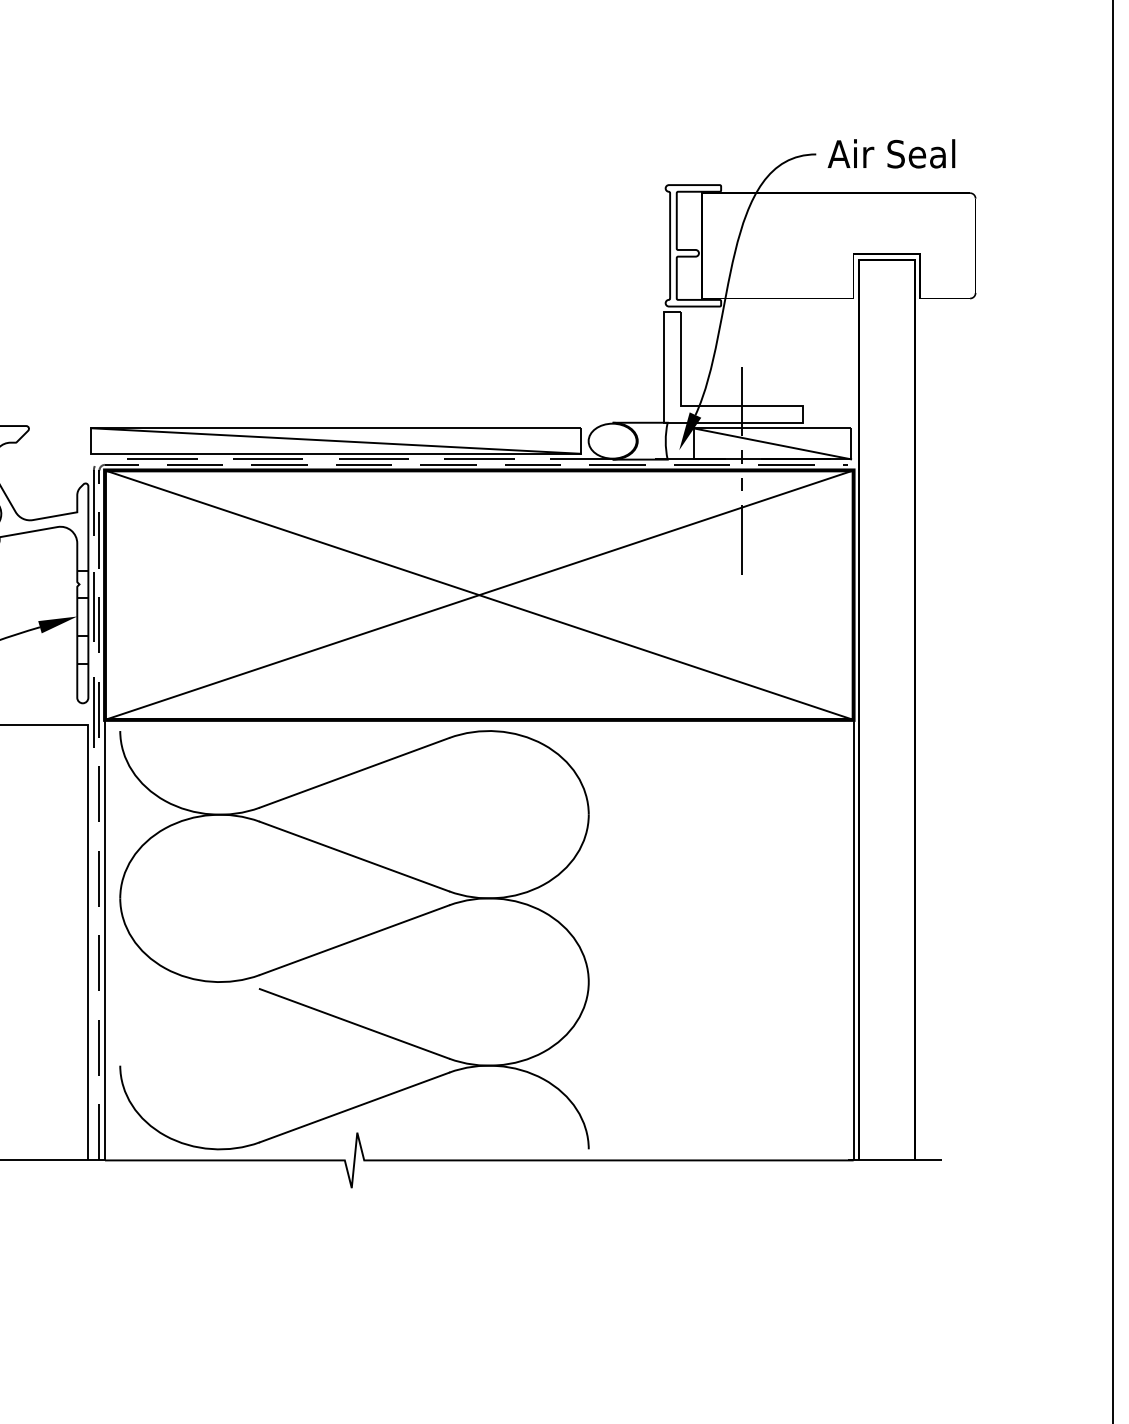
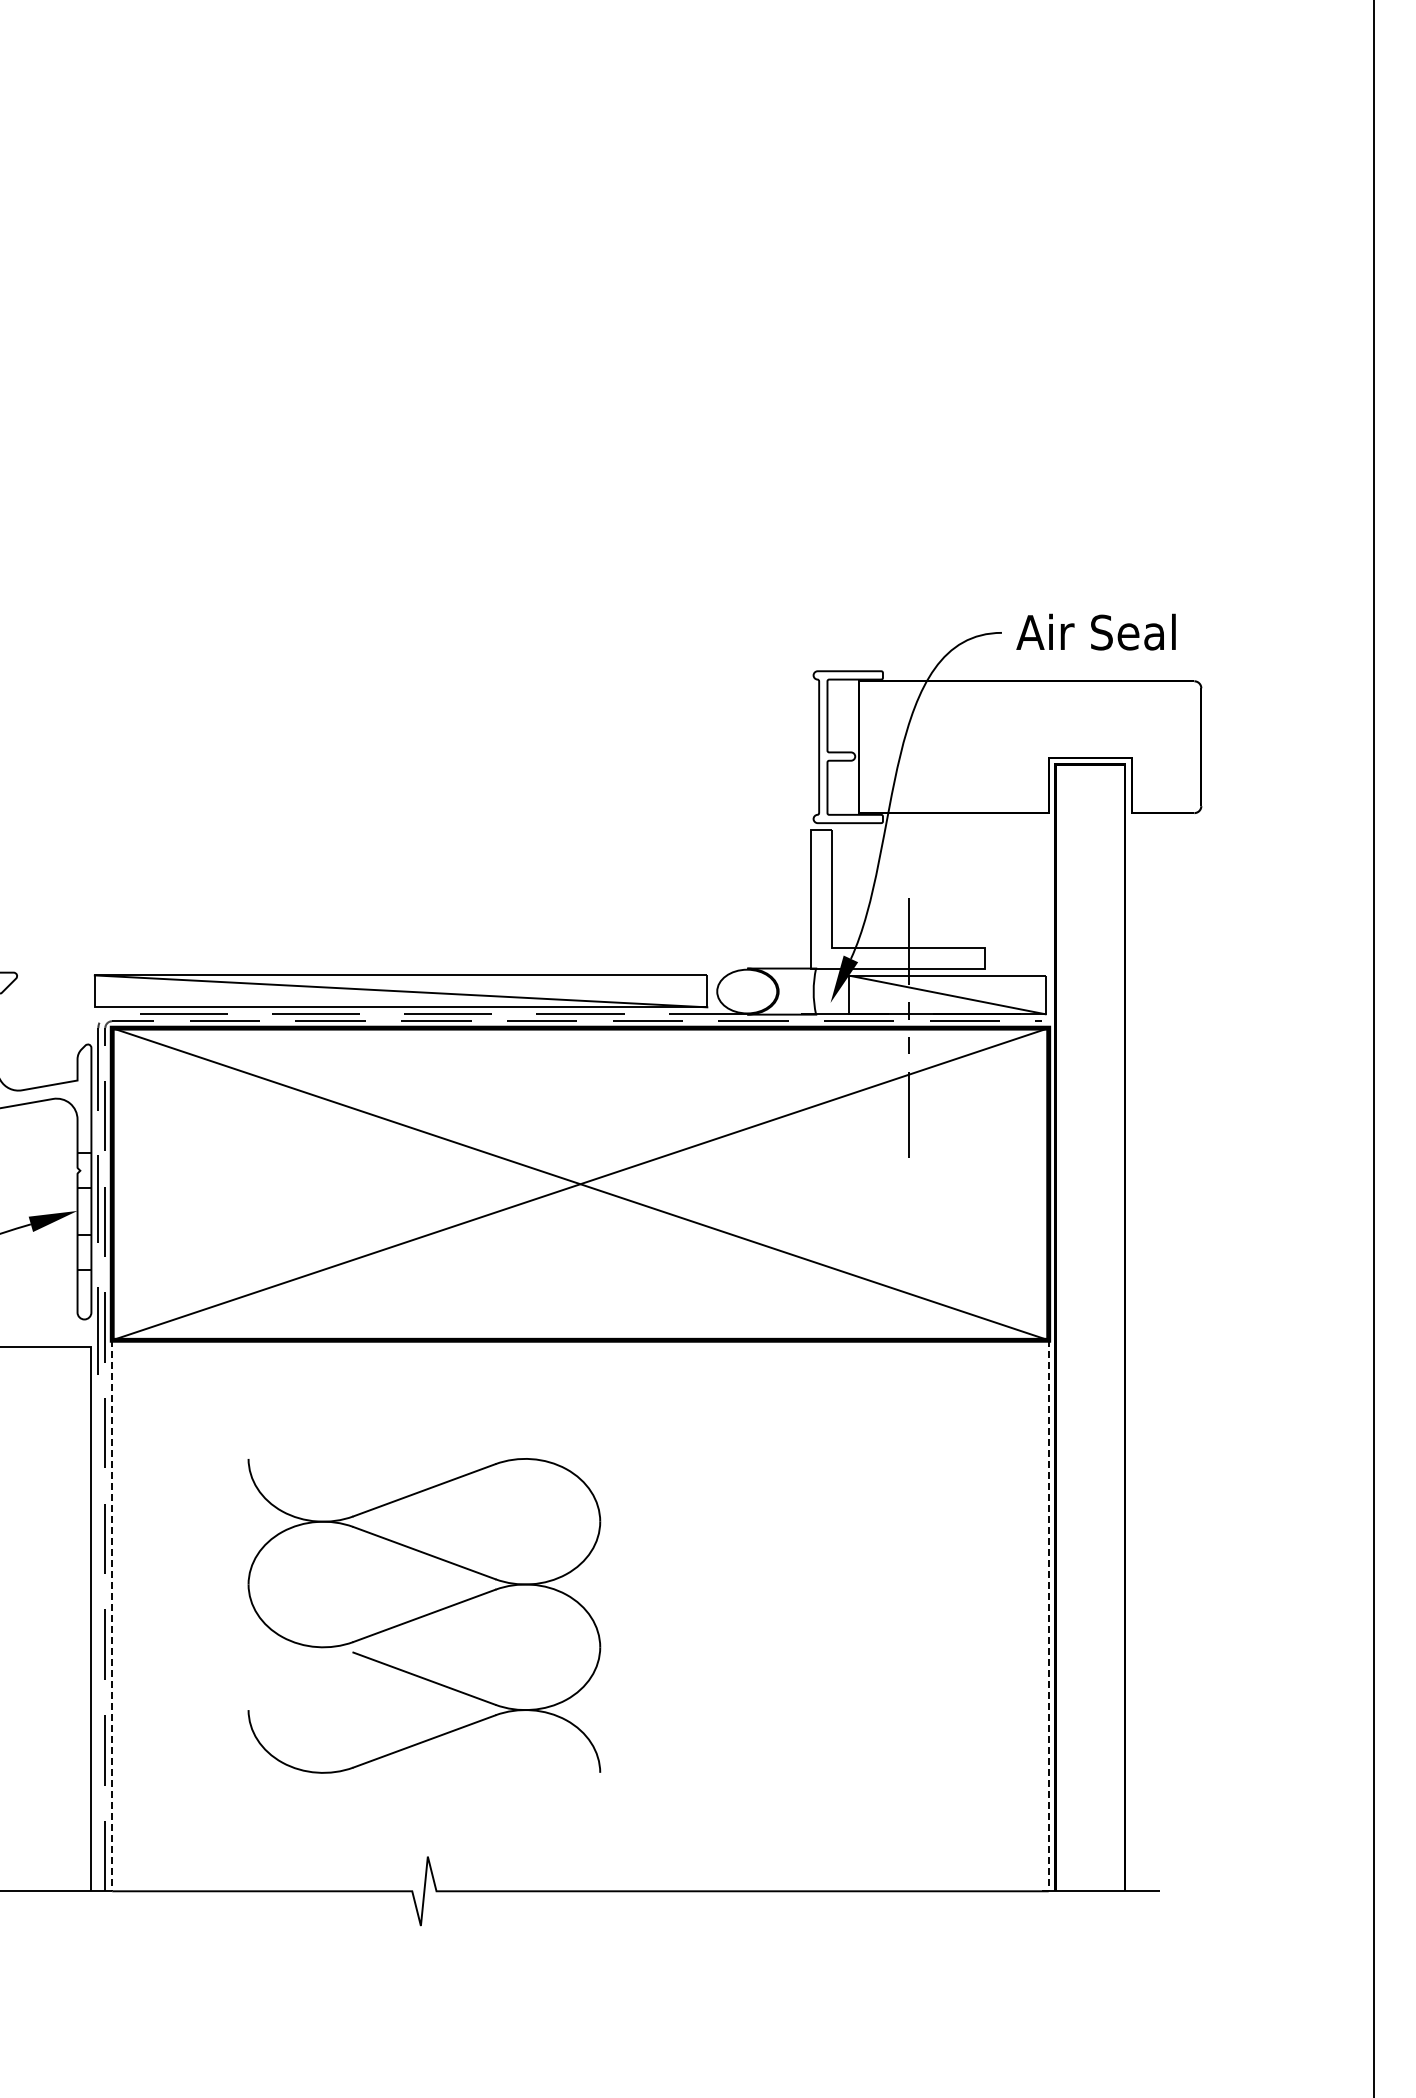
part: (354, 939) -> (424, 1615), size x0.6
line: (105, 940) -> (112, 1616), solid -> dashed
line: (853, 940) -> (1048, 1616), solid -> dashed

